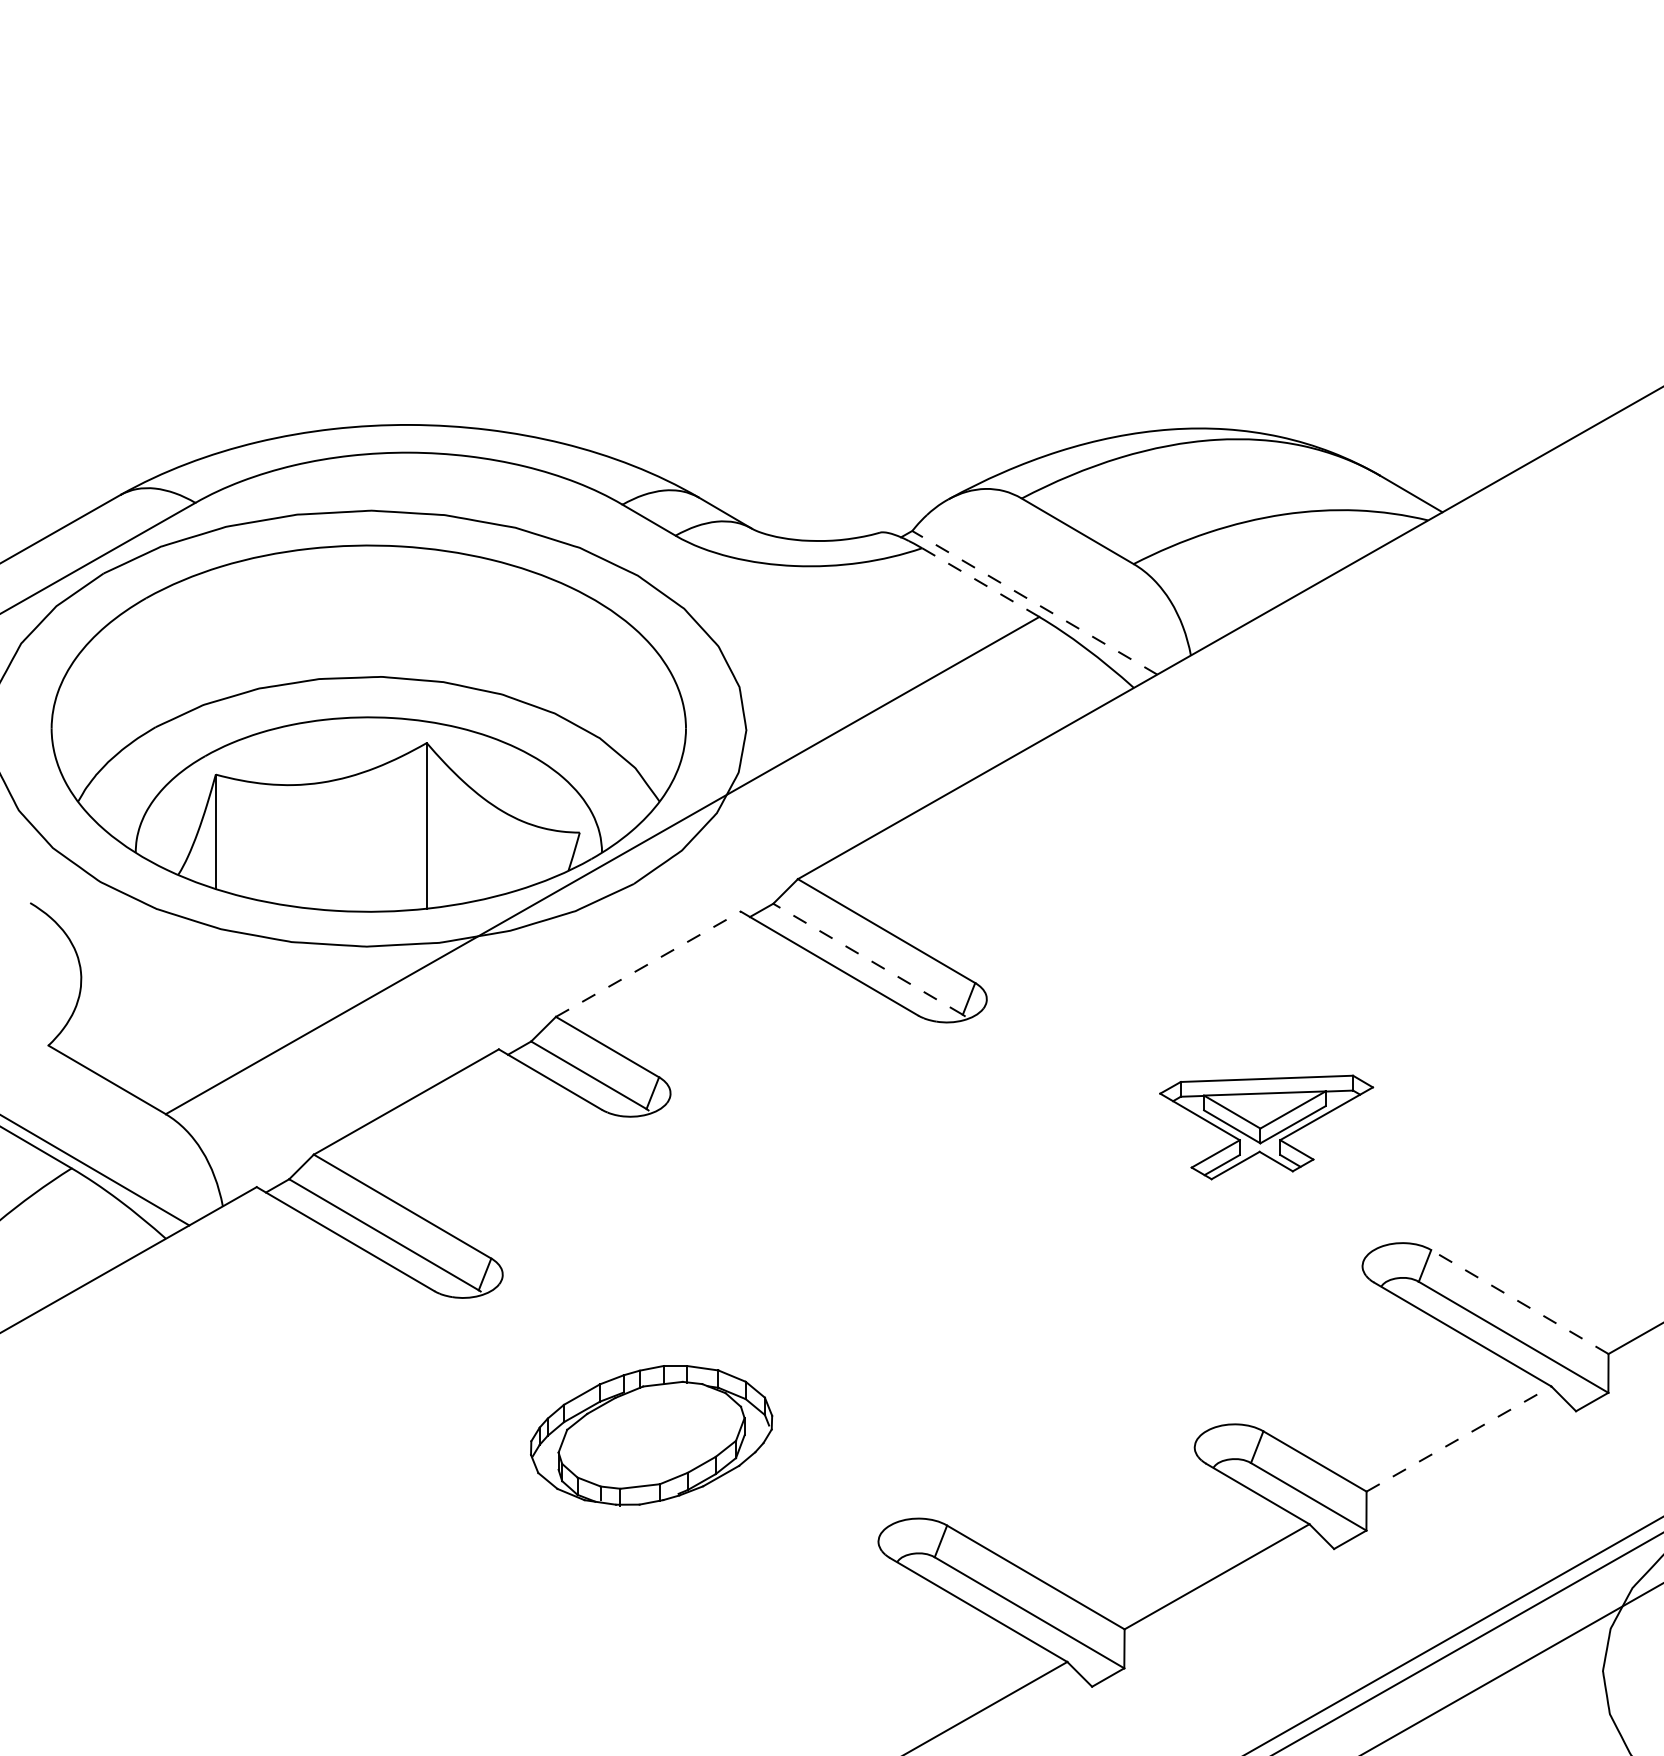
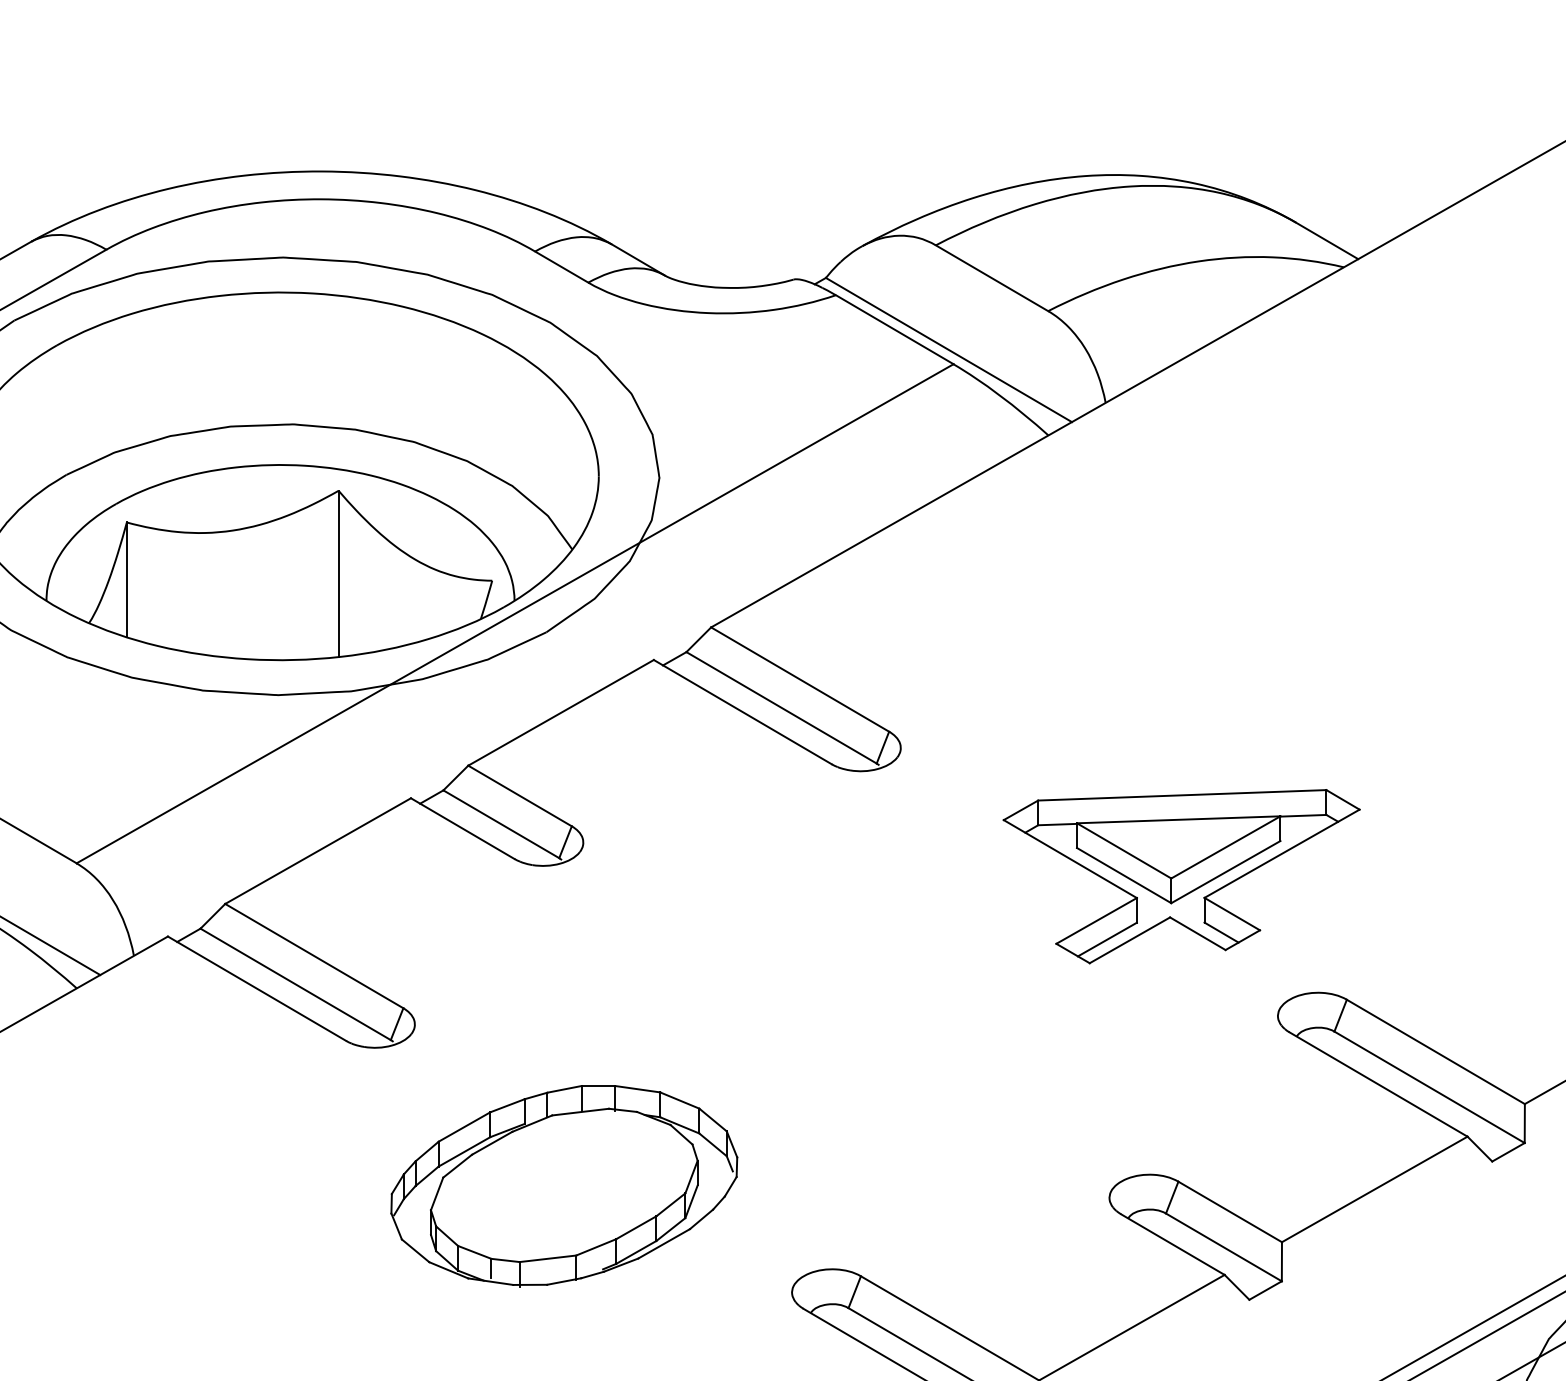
line: (980, 582) -> (894, 329), dashed -> solid
line: (1034, 602) -> (948, 349), dashed -> solid
line: (868, 959) -> (782, 708), dashed -> solid
line: (648, 964) -> (561, 713), dashed -> solid
part: (1266, 1127) -> (1181, 876), size x1.67
line: (1519, 1302) -> (1435, 1052), dashed -> solid
part: (651, 1435) -> (564, 1185), size x1.43
line: (1459, 1438) -> (1375, 1188), dashed -> solid

